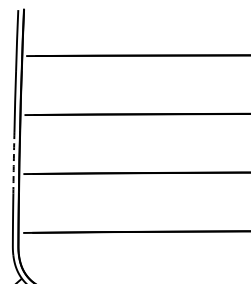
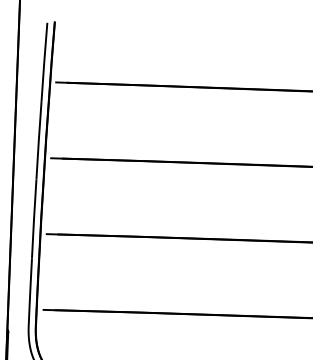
arc: (13, 162) -> (33, 218), dashed -> solid

